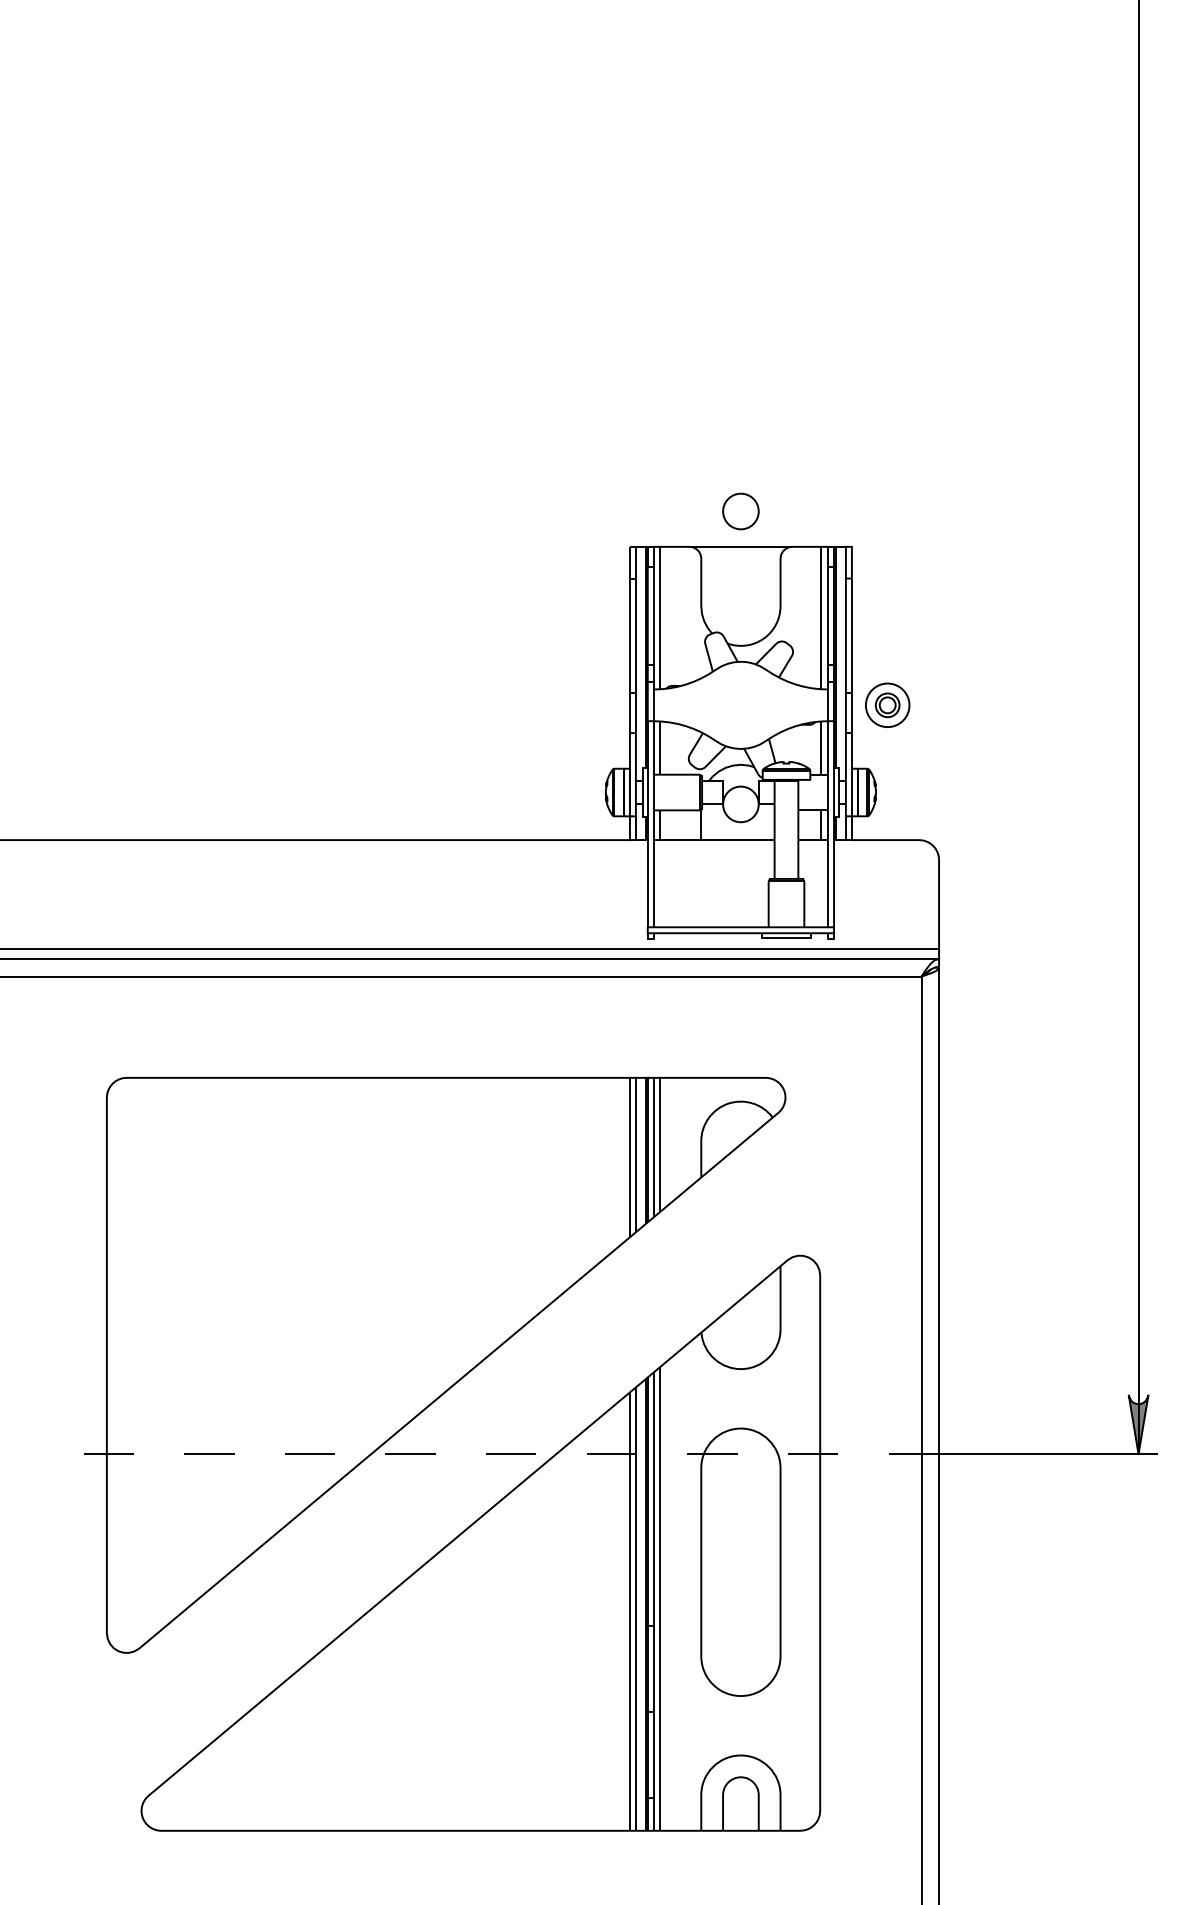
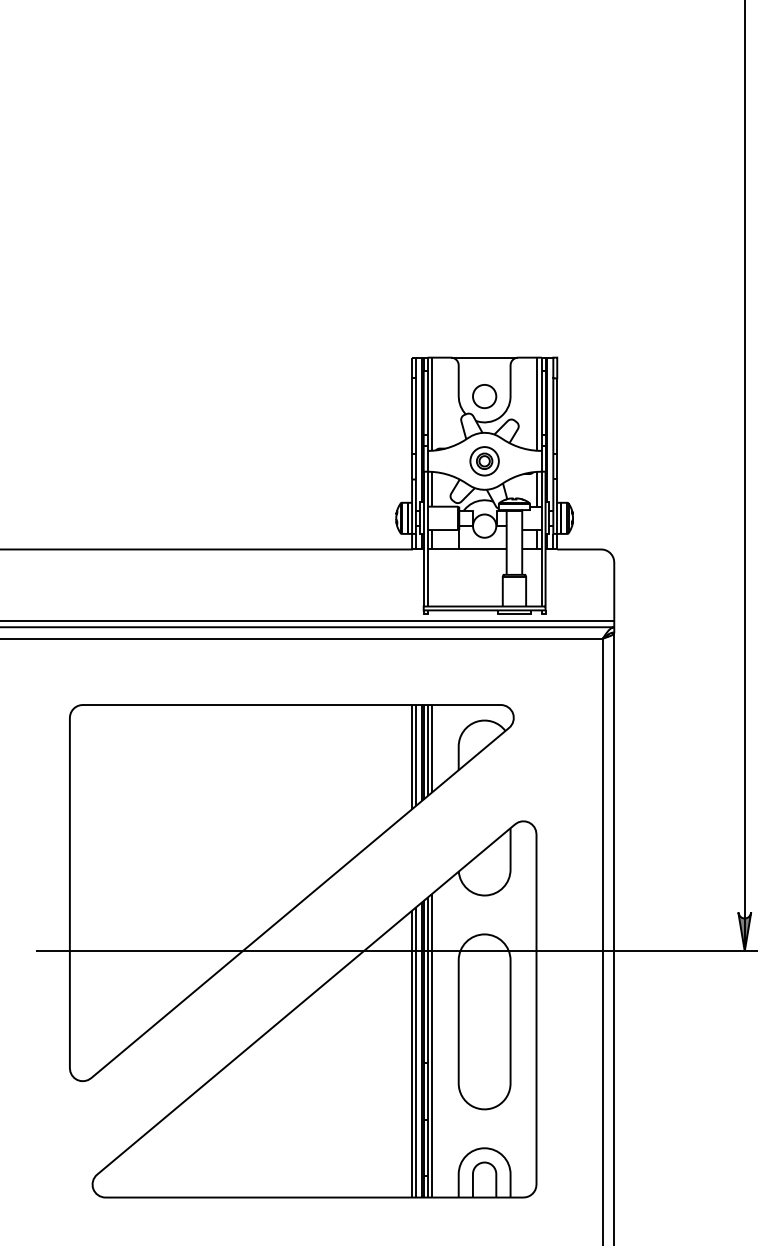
circle: (740, 511) -> (484, 396), moved
part: (887, 705) -> (484, 461), moved
line: (496, 1454) -> (324, 951), dashed -> solid

